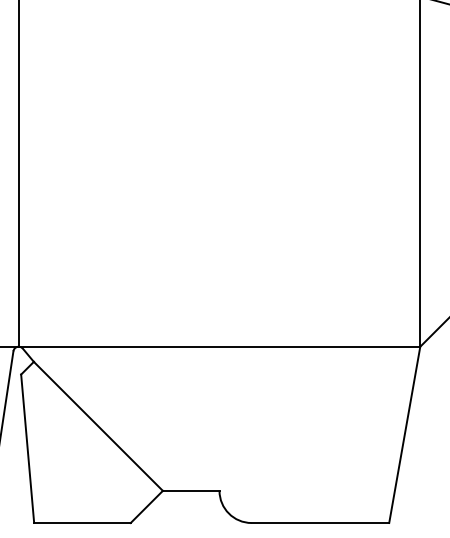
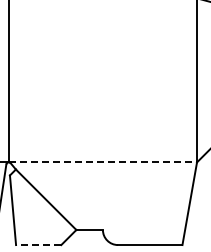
line: (220, 346) -> (103, 162), solid -> dashed
line: (82, 523) -> (38, 245), solid -> dashed

